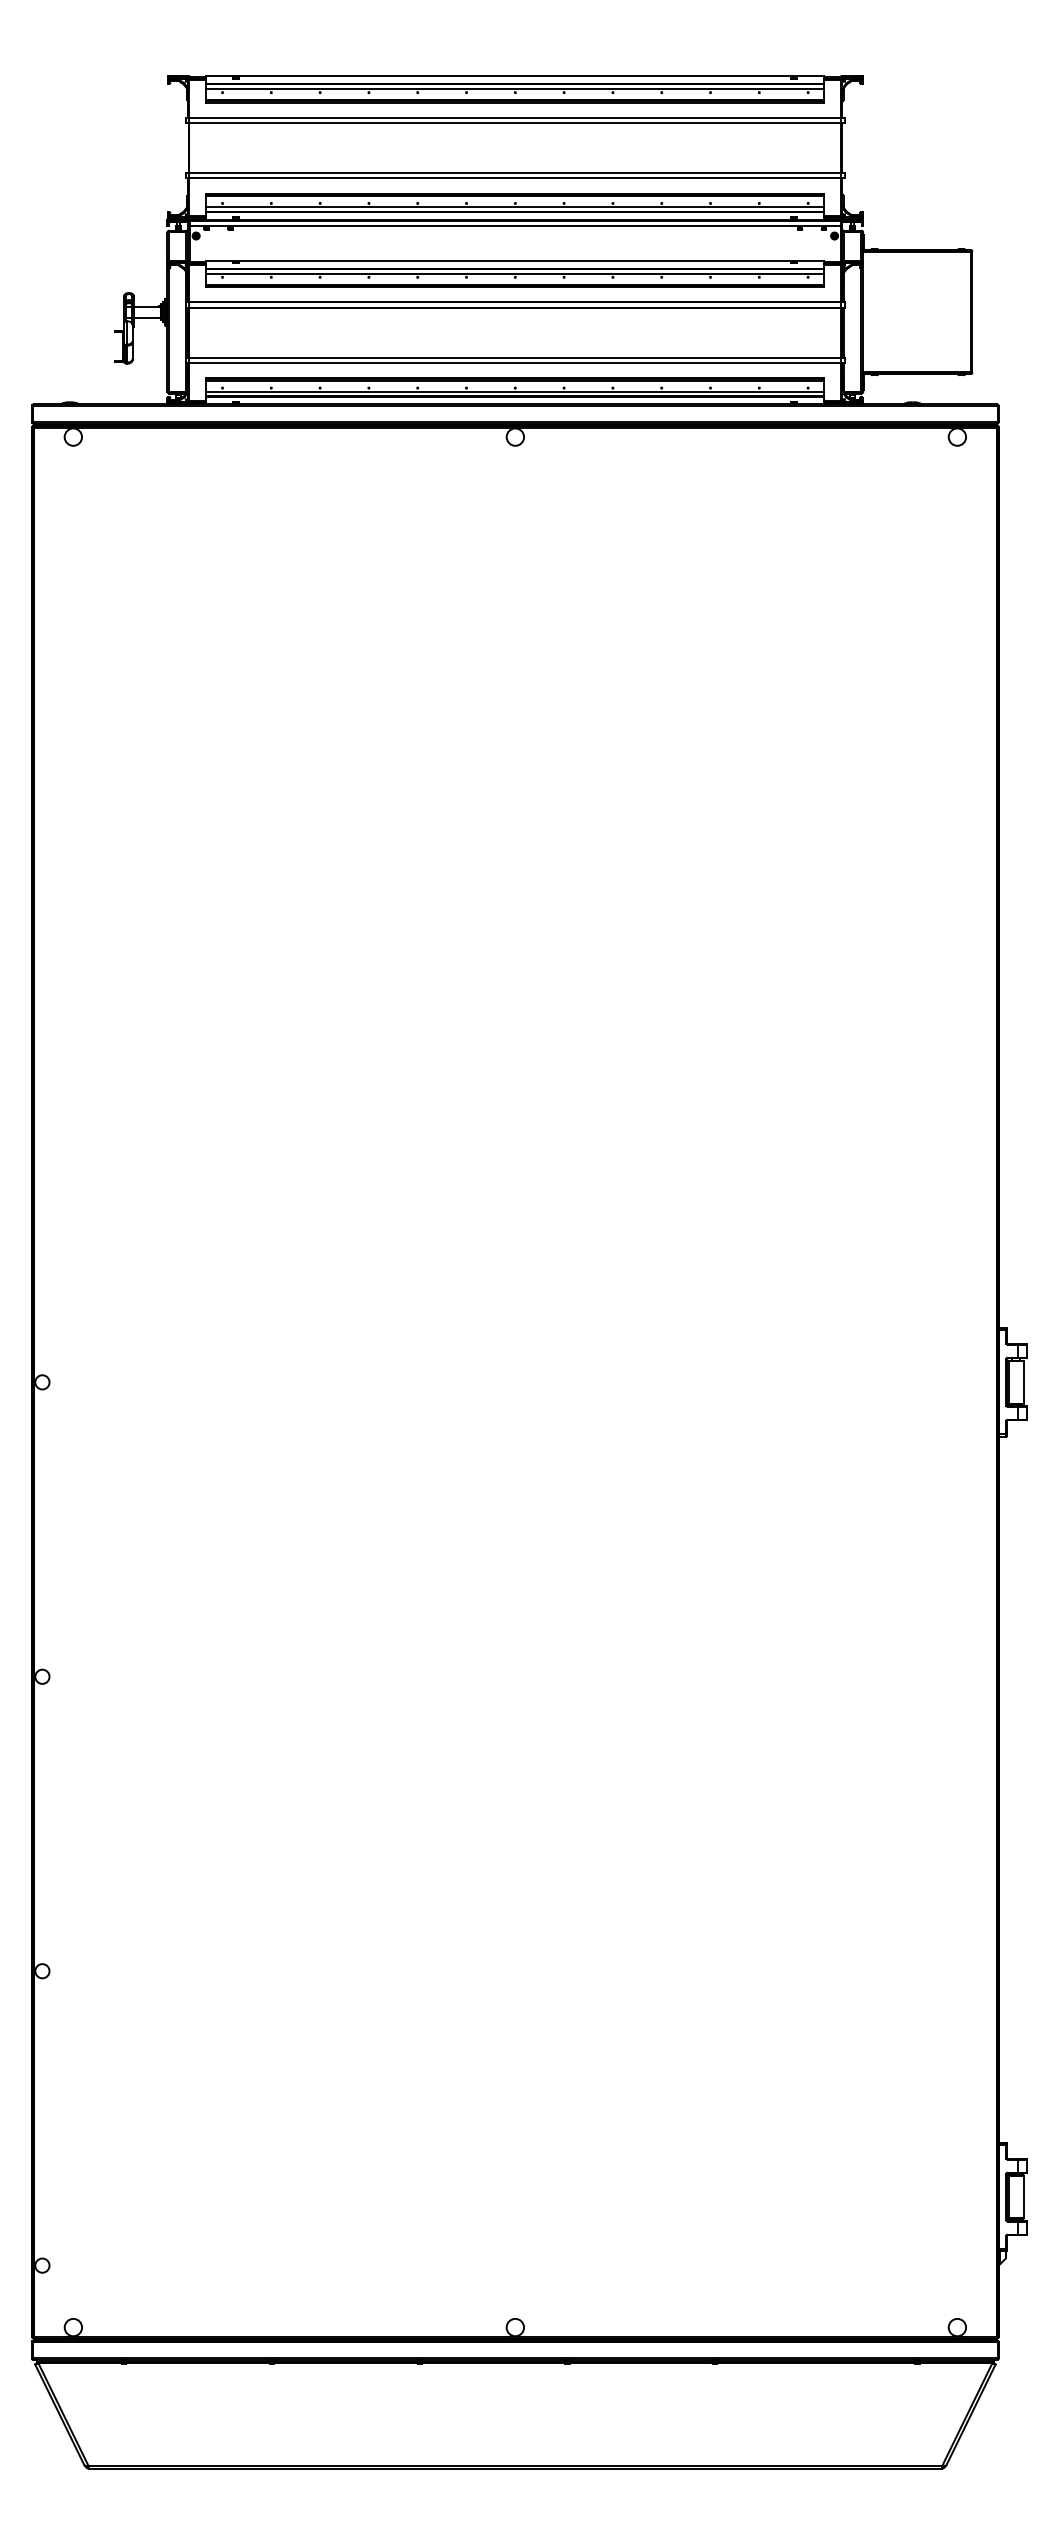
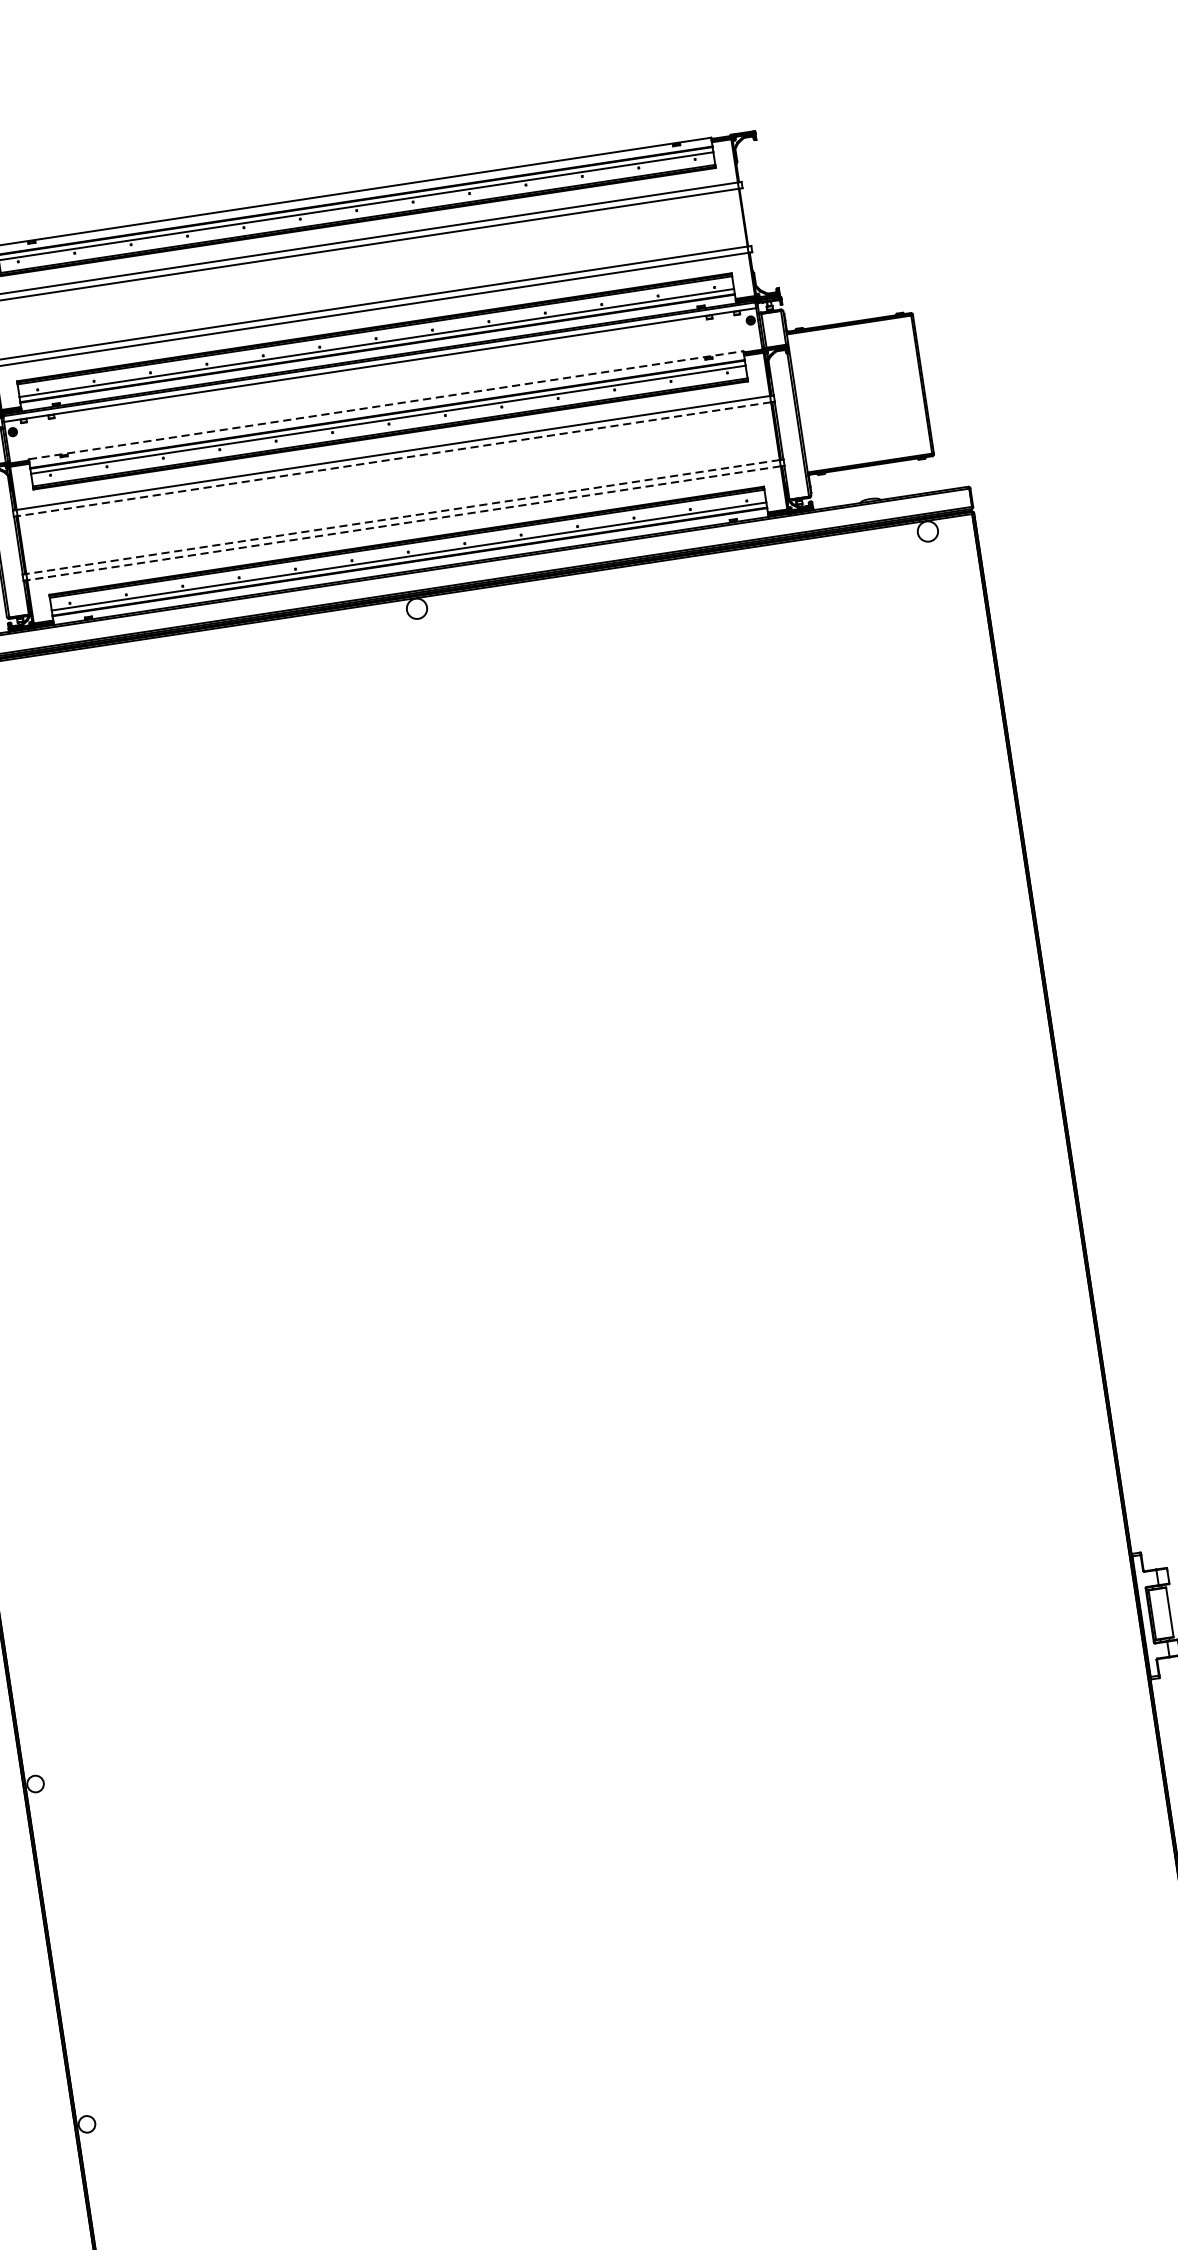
line: (515, 261) -> (386, 405), solid -> dashed
line: (515, 307) -> (394, 458), solid -> dashed
line: (515, 357) -> (403, 516), solid -> dashed
line: (515, 363) -> (404, 523), solid -> dashed

